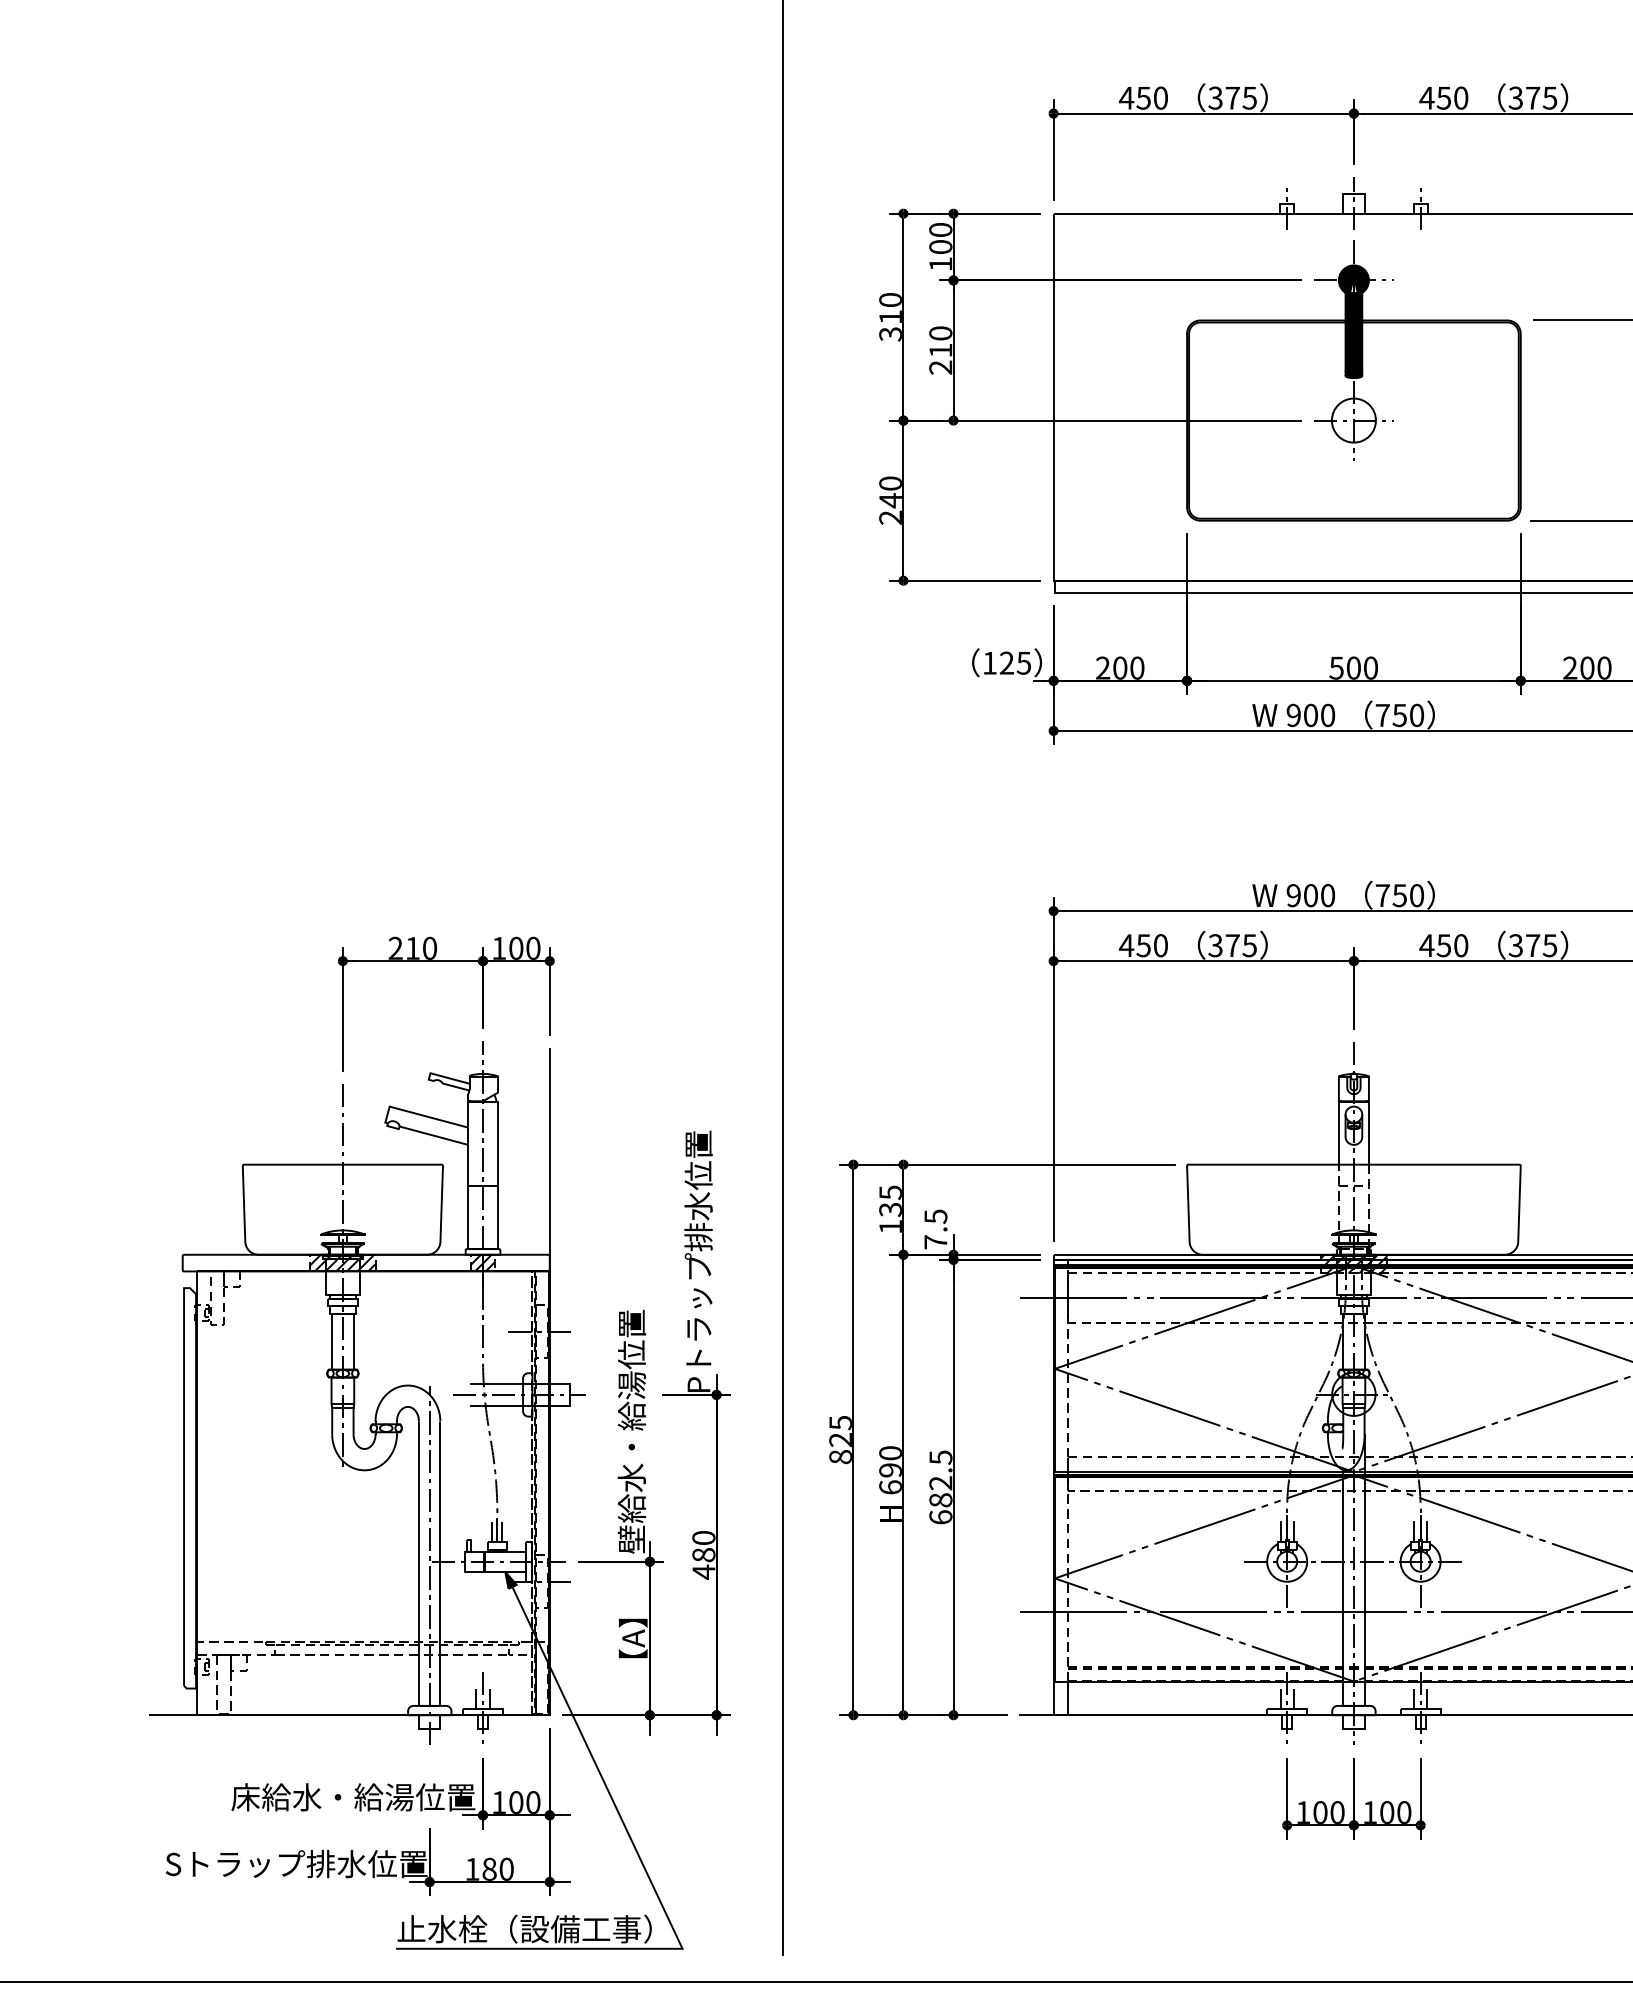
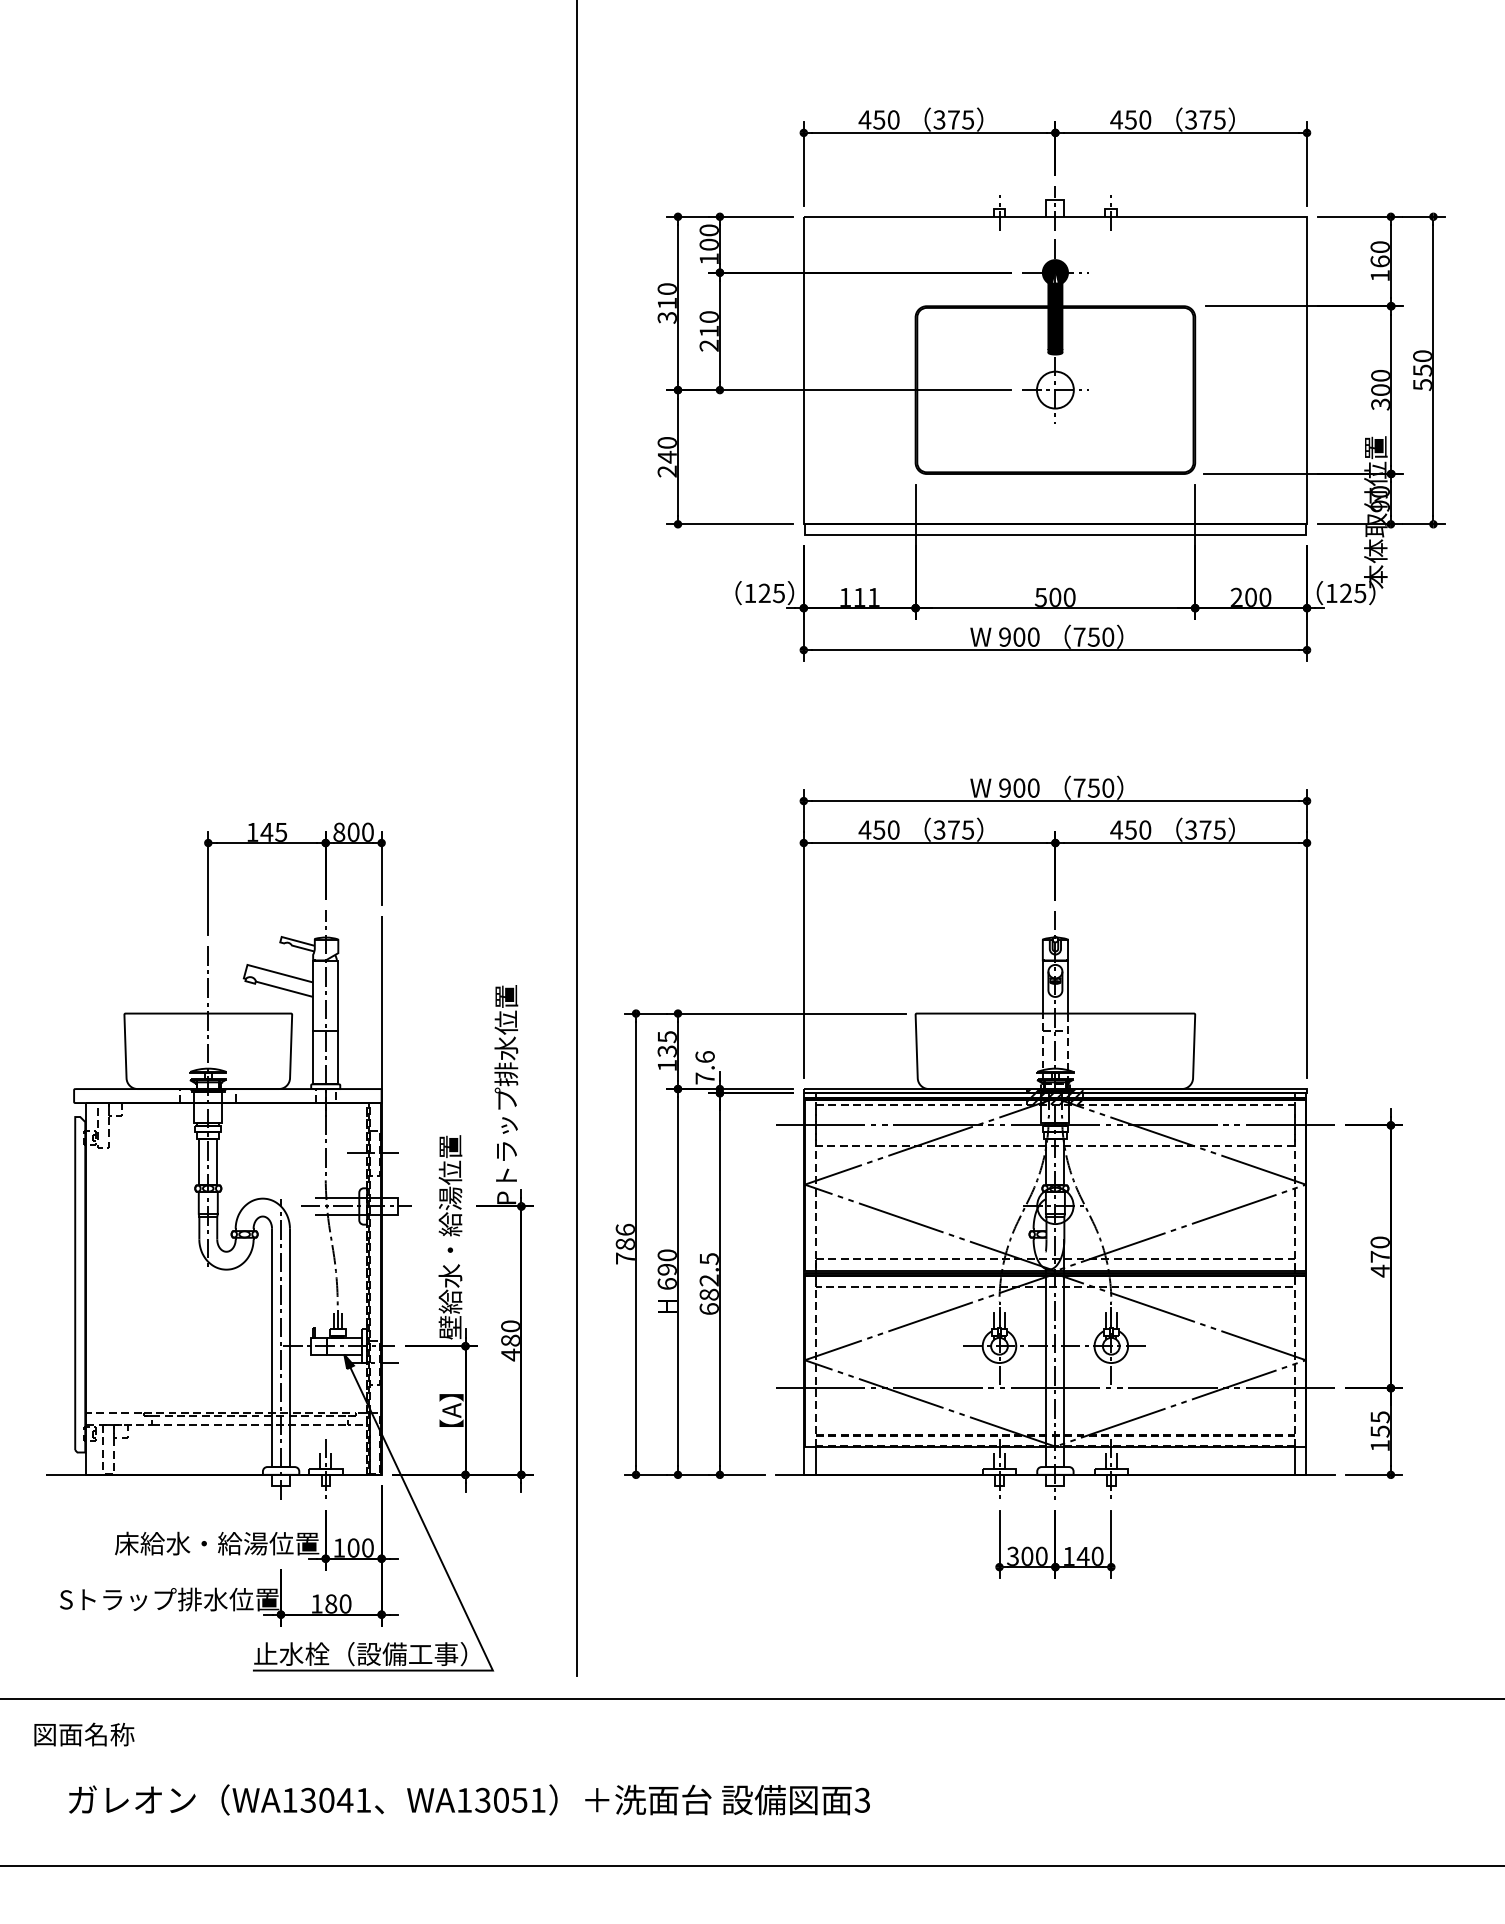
text: (1120, 666) -> (859, 596), 200 -> 111
text: (412, 947) -> (266, 831), 210 -> 145
text: (499, 947) -> (339, 831), 100 -> 800
text: (935, 1217) -> (704, 1057), 7.5 -> 7.6
hatch: (343, 1263) -> (208, 1096), removed
hatch: (482, 1263) -> (325, 1096), removed
text: (839, 1439) -> (624, 1243), 825 -> 786
text: (1302, 1811) -> (1012, 1555), 100 -> 300
text: (1386, 1811) -> (1082, 1555), 100 -> 140

